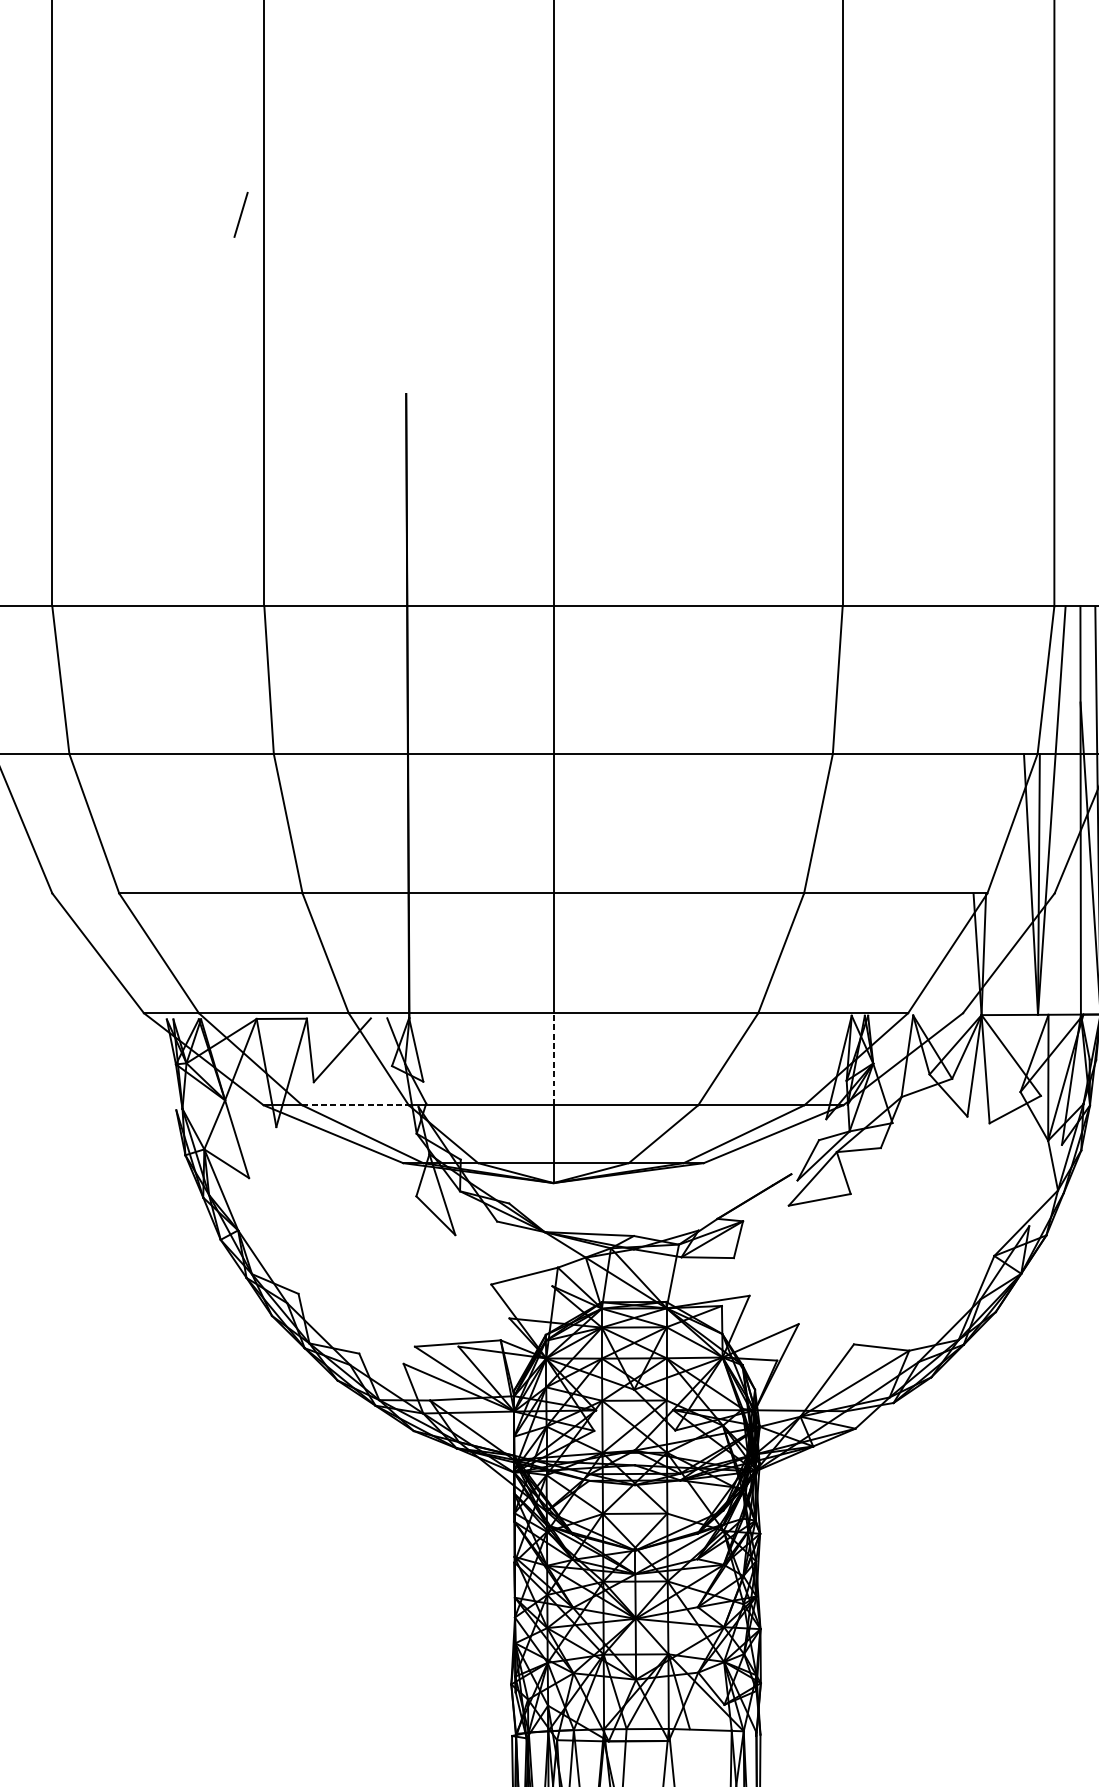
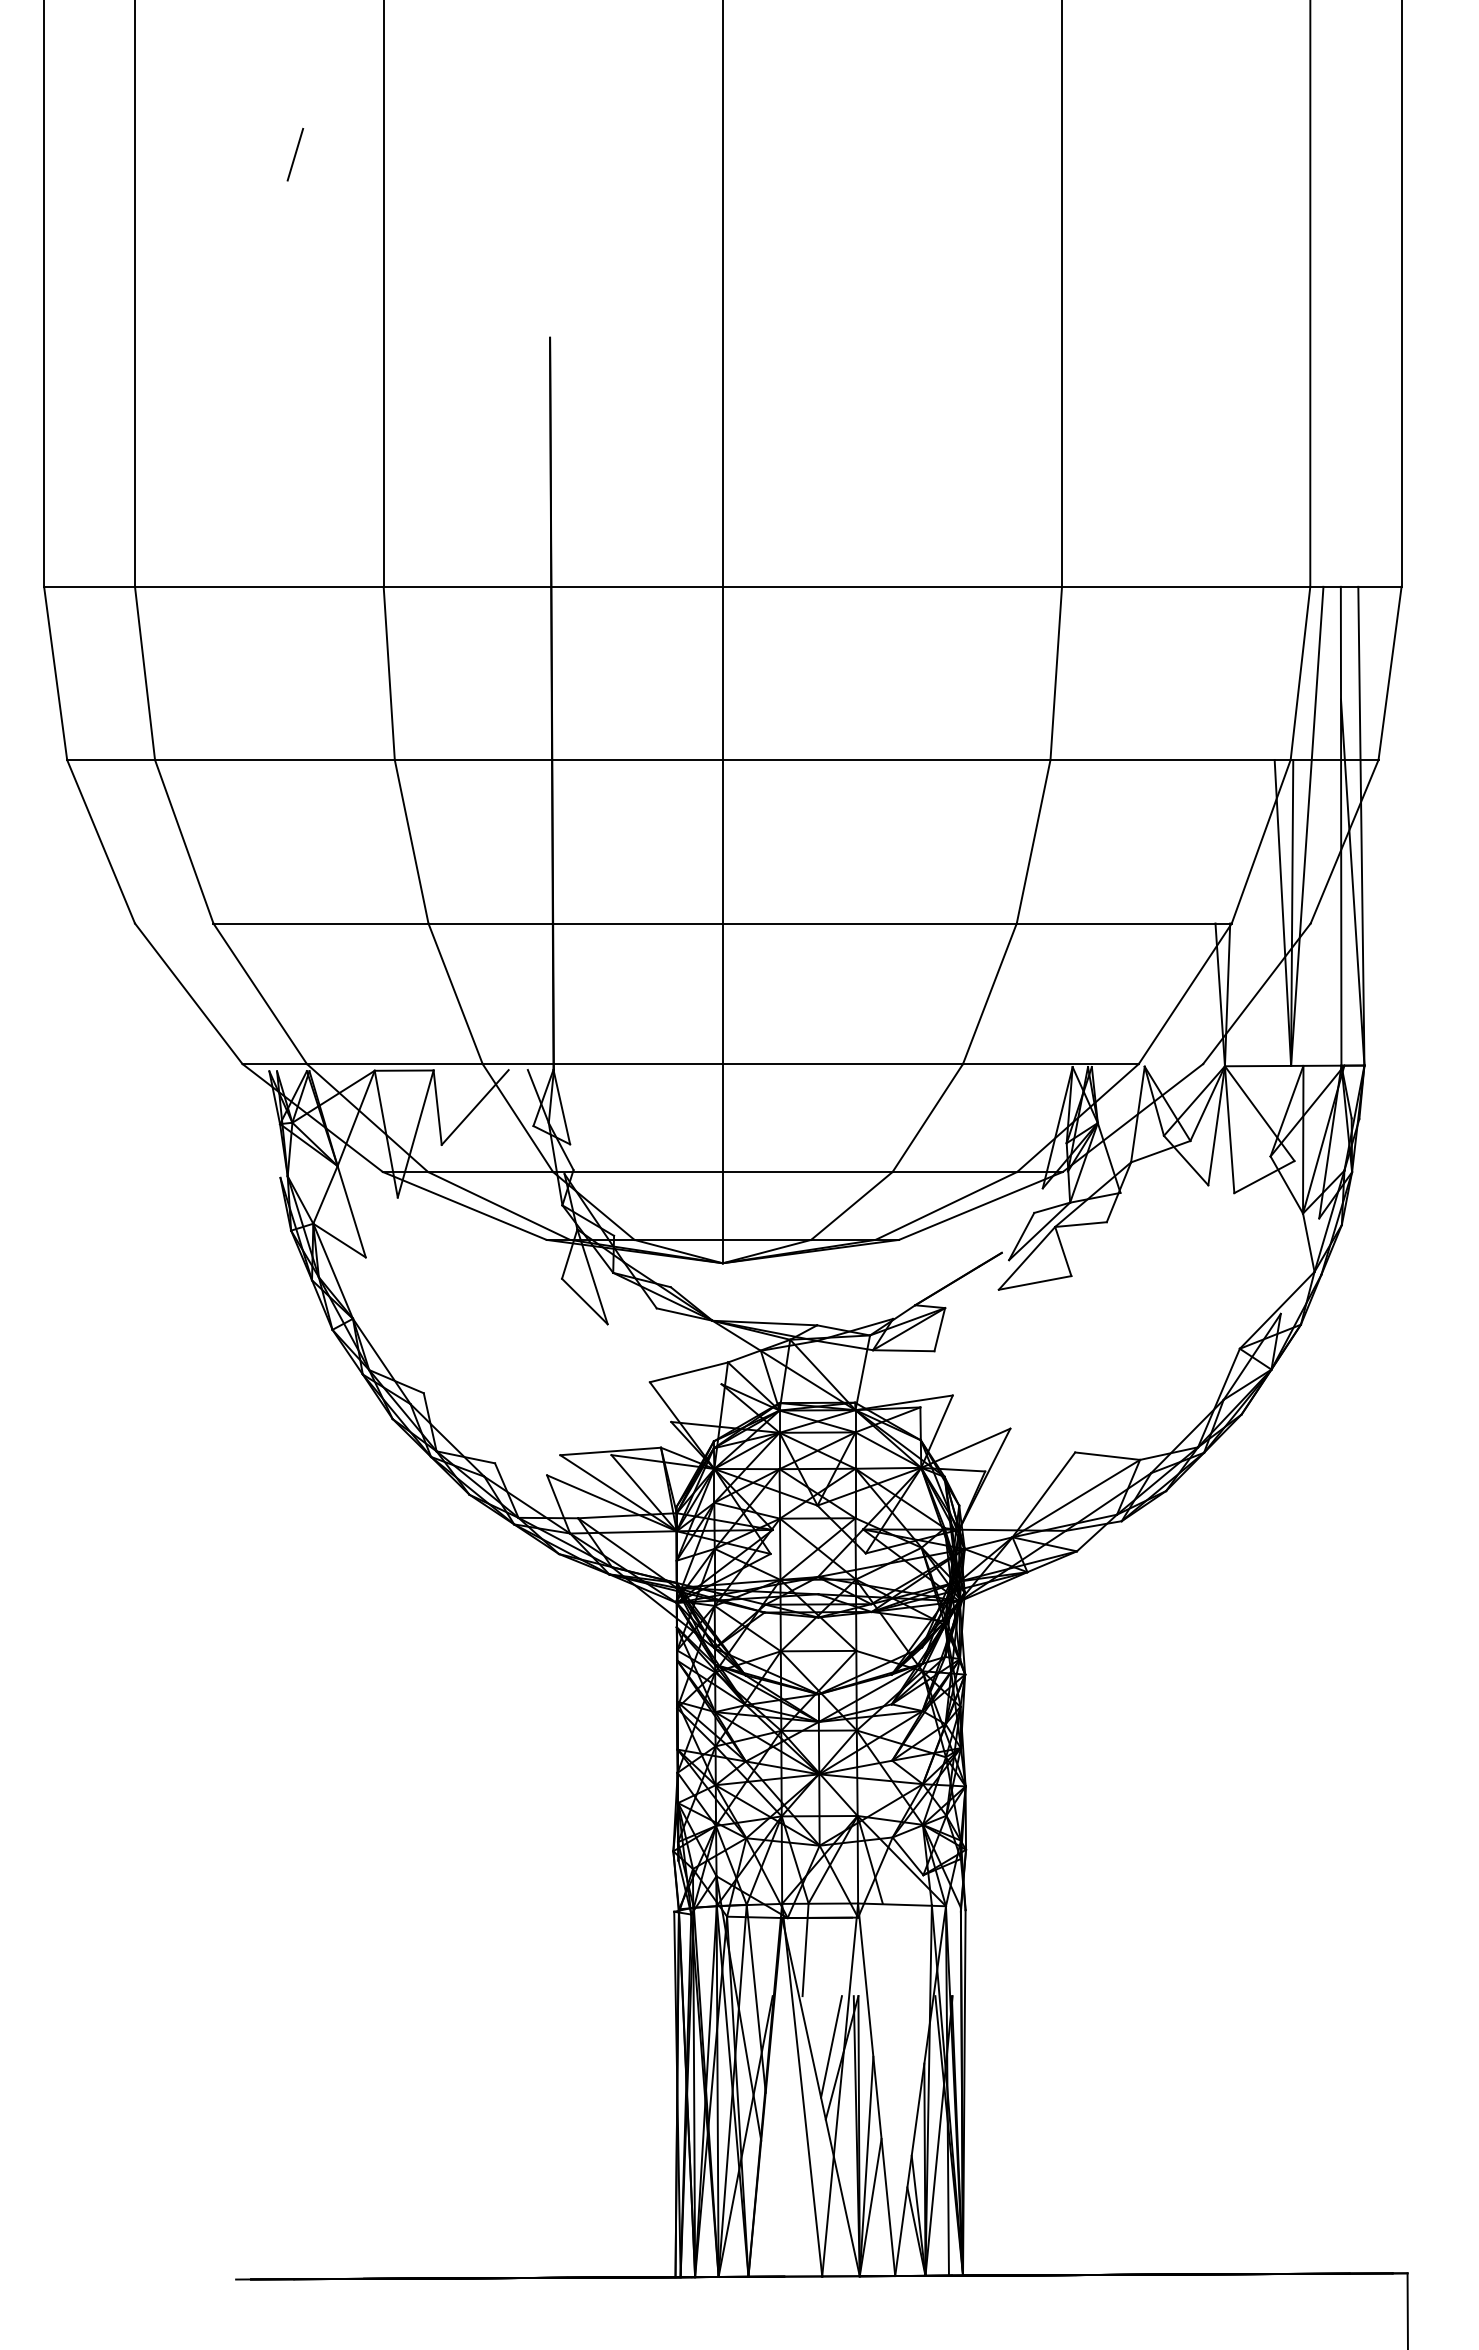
line: (241, 214) -> (295, 154), moved
line: (553, 1059) -> (722, 1118), dashed -> solid
line: (356, 1104) -> (491, 1171), dashed -> solid

